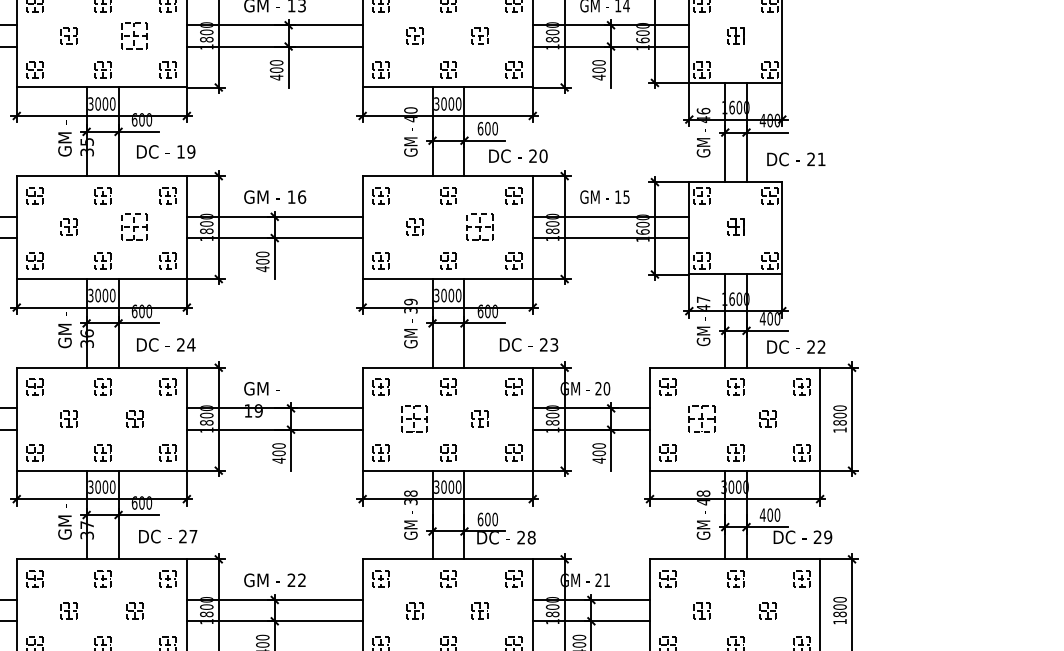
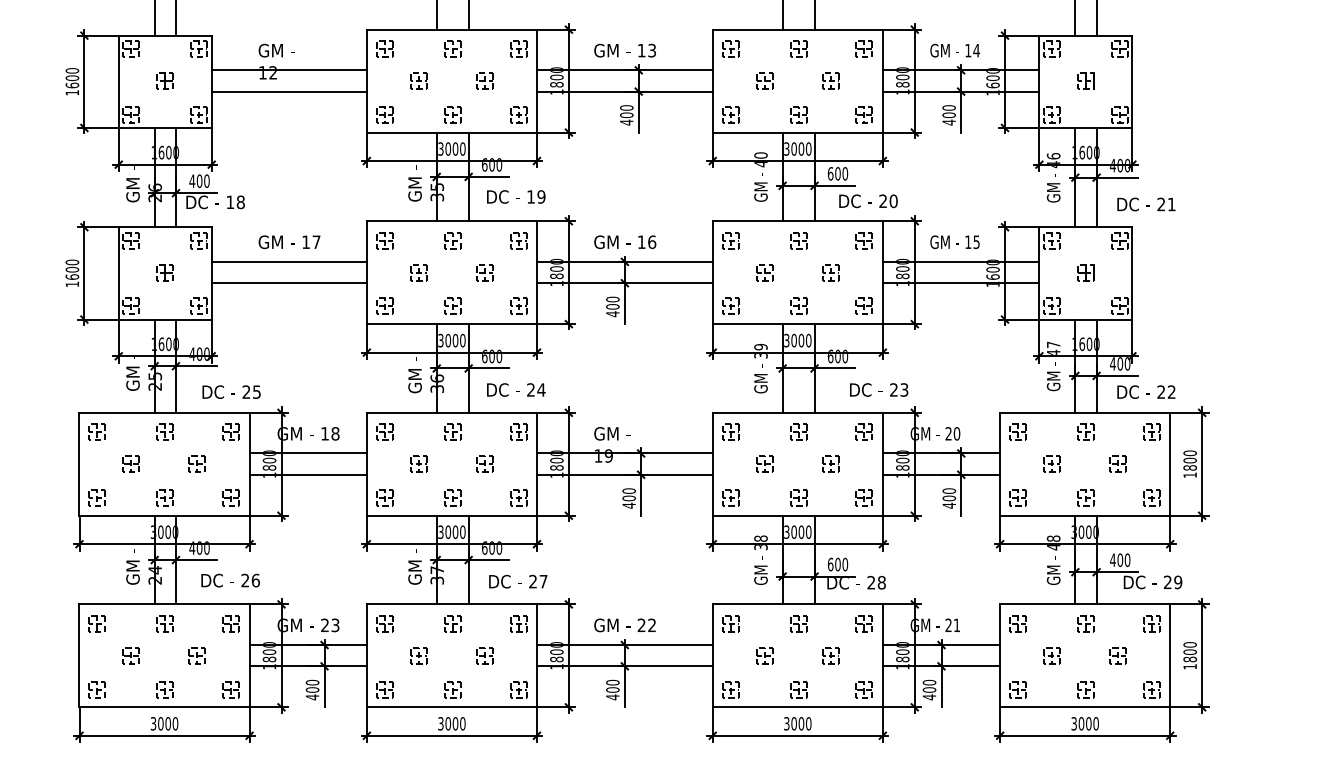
part: (134, 35) -> (484, 80), size x0.62
part: (134, 227) -> (484, 272), size x0.62
part: (480, 227) -> (830, 272), size x0.62
part: (414, 418) -> (764, 463), size x0.62
part: (701, 418) -> (1051, 463), size x0.62

